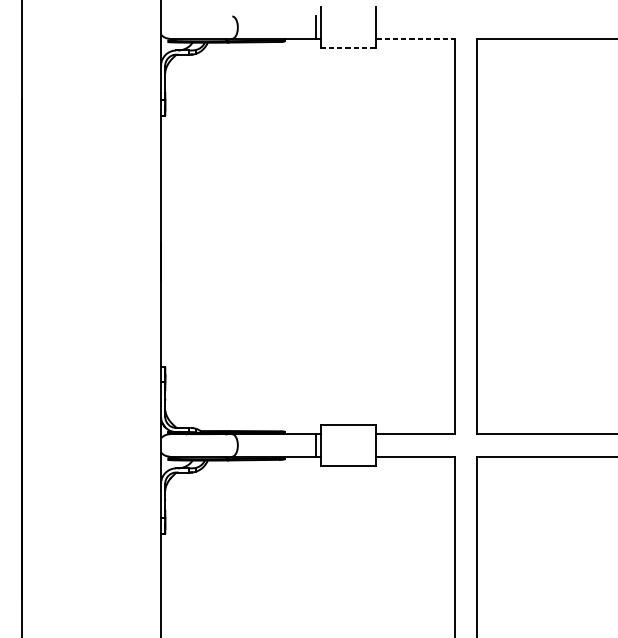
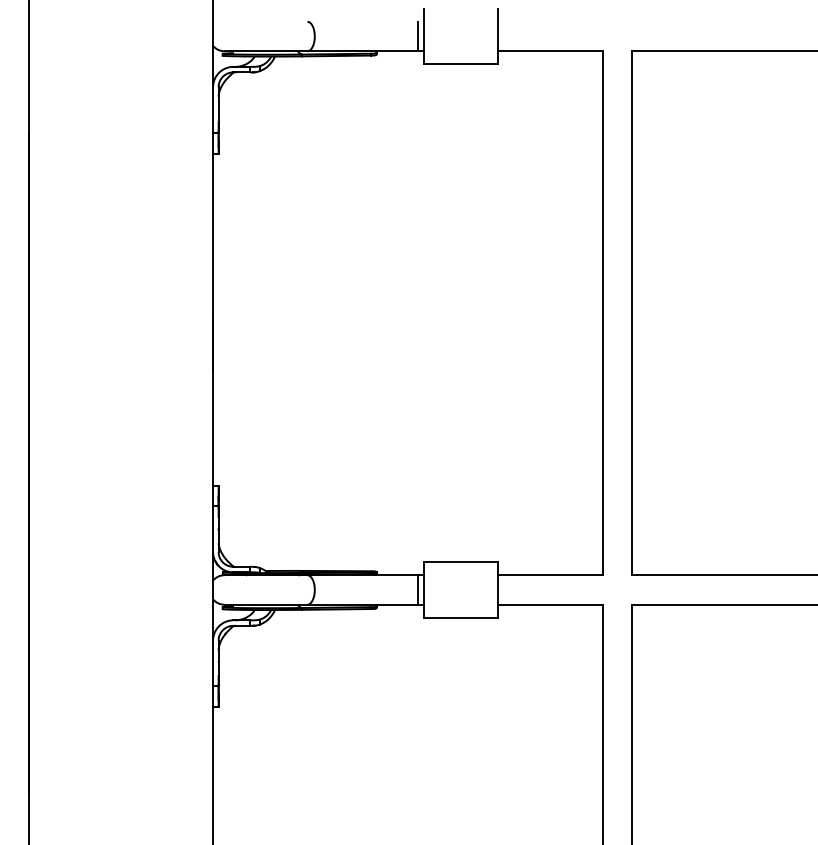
line: (415, 38) -> (550, 51), dashed -> solid
line: (348, 48) -> (461, 64), dashed -> solid

